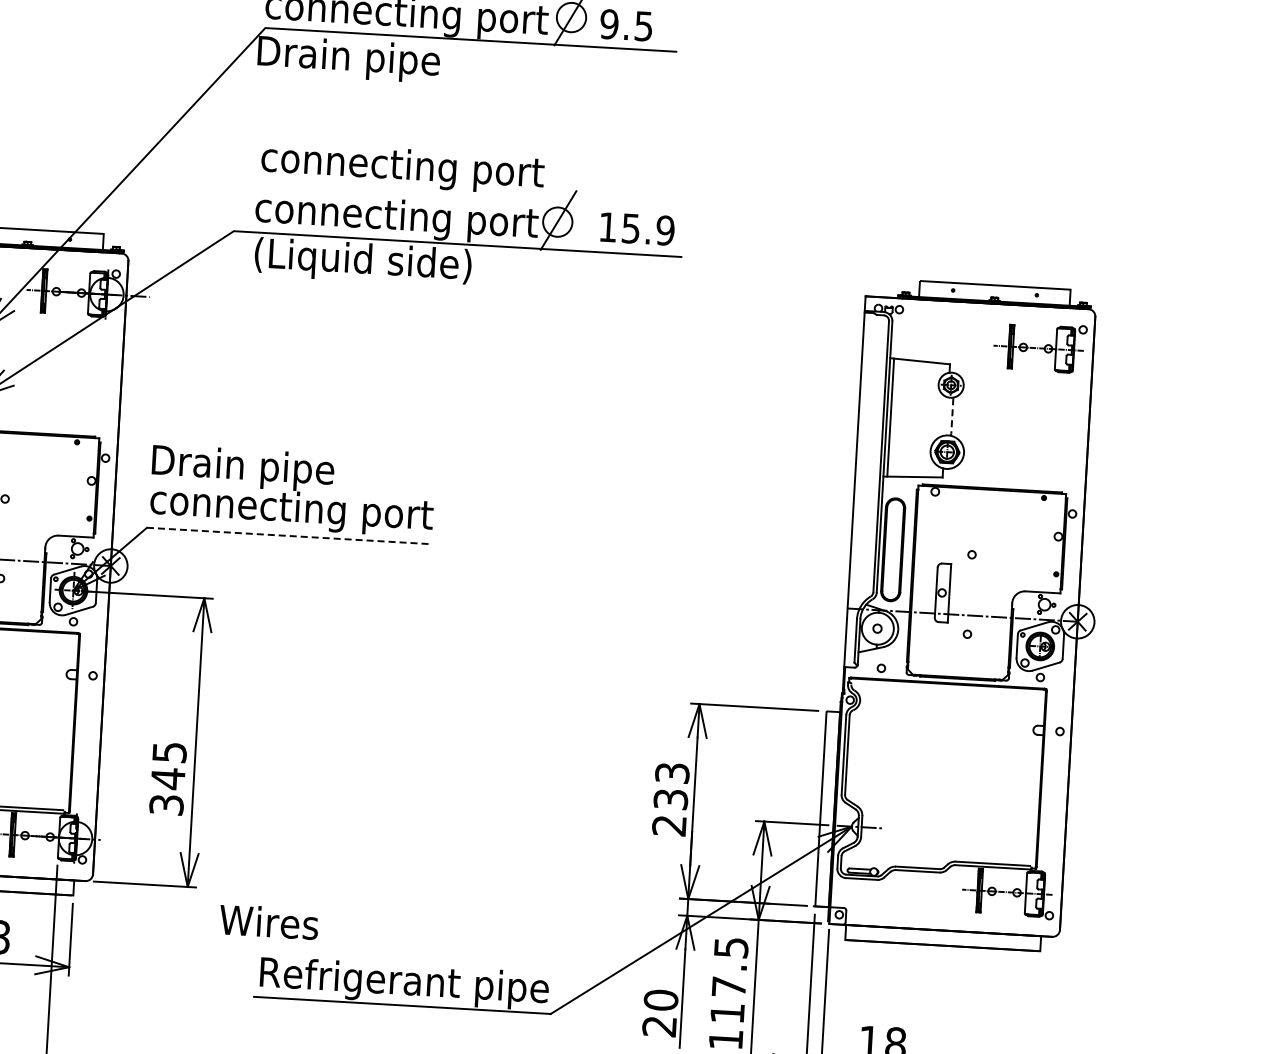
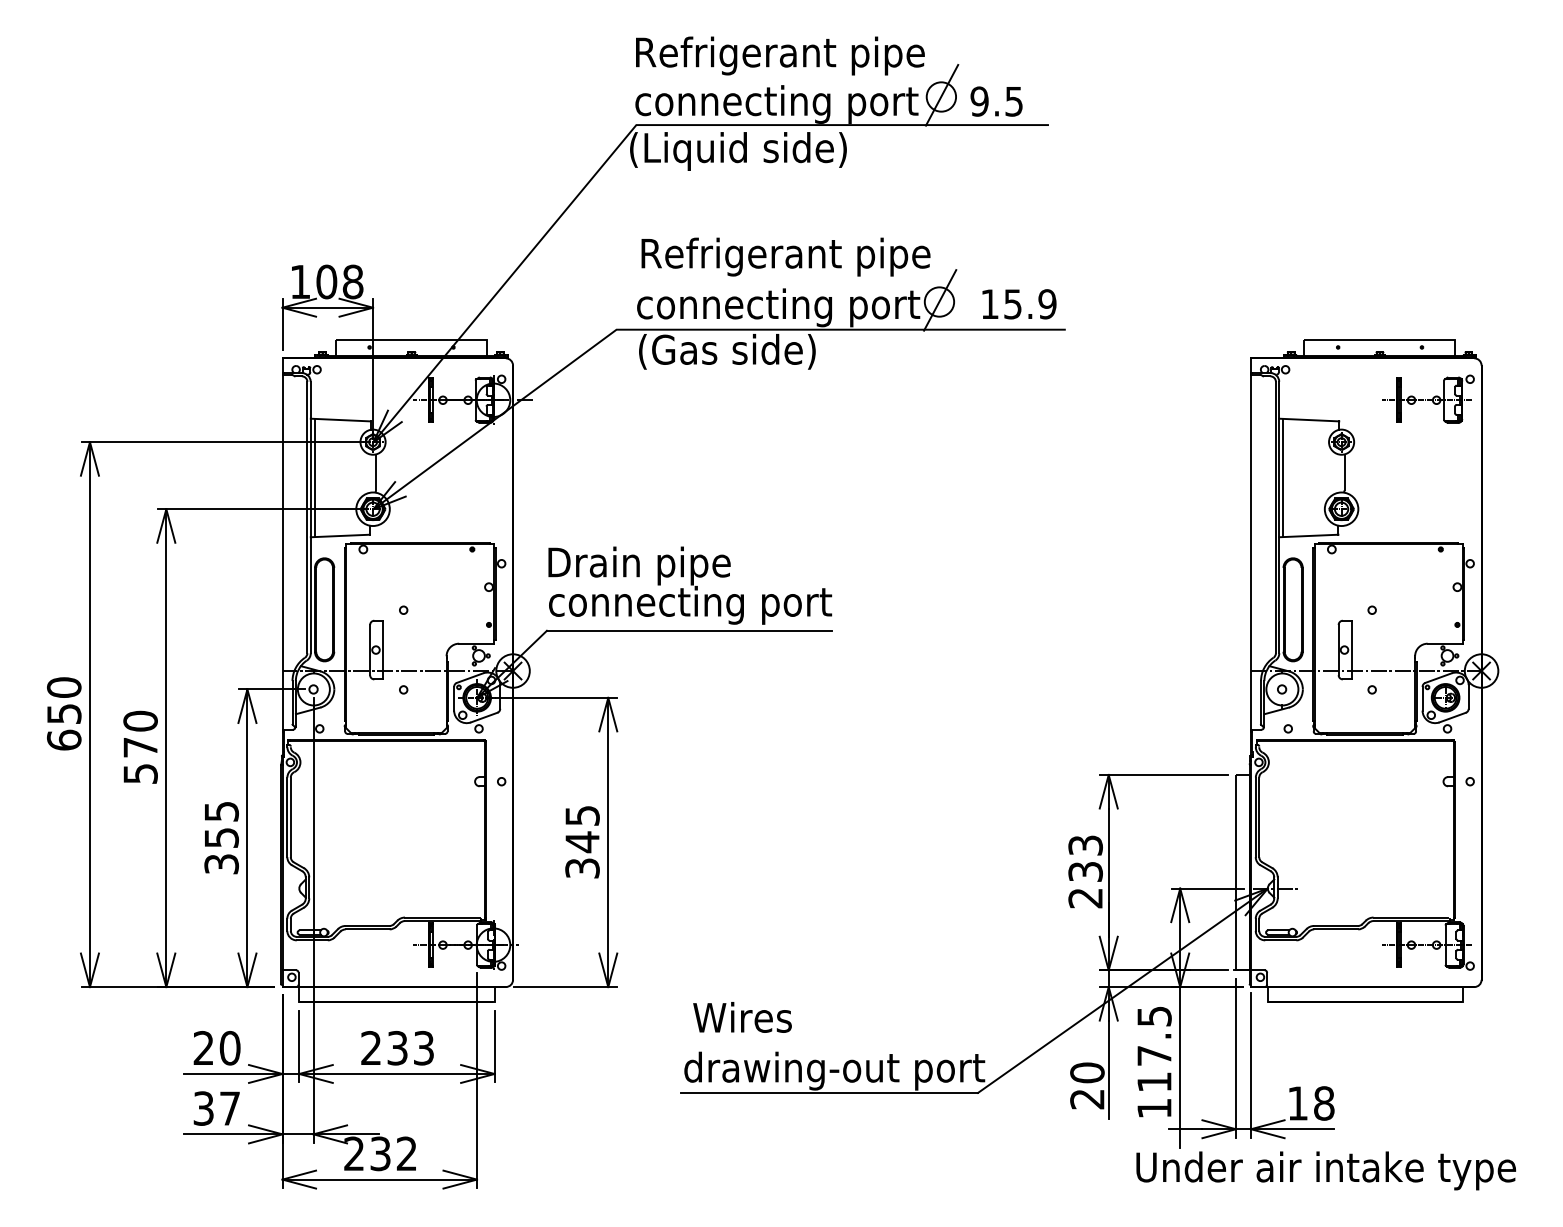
text: (365, 60) -> (738, 151), Drain pipe -> (Liquid side)
text: (406, 167) -> (785, 256), connecting port -> Refrigerant pipe
text: (369, 262) -> (753, 353), (Liquid side) -> (Gas side)
line: (952, 415) -> (1344, 472), dashed -> solid
line: (289, 535) -> (689, 630), dashed -> solid
text: (168, 779) -> (582, 842), moved
text: (269, 922) -> (742, 1017), moved
text: (408, 983) -> (834, 1070), Refrigerant pipe -> drawing-out port

